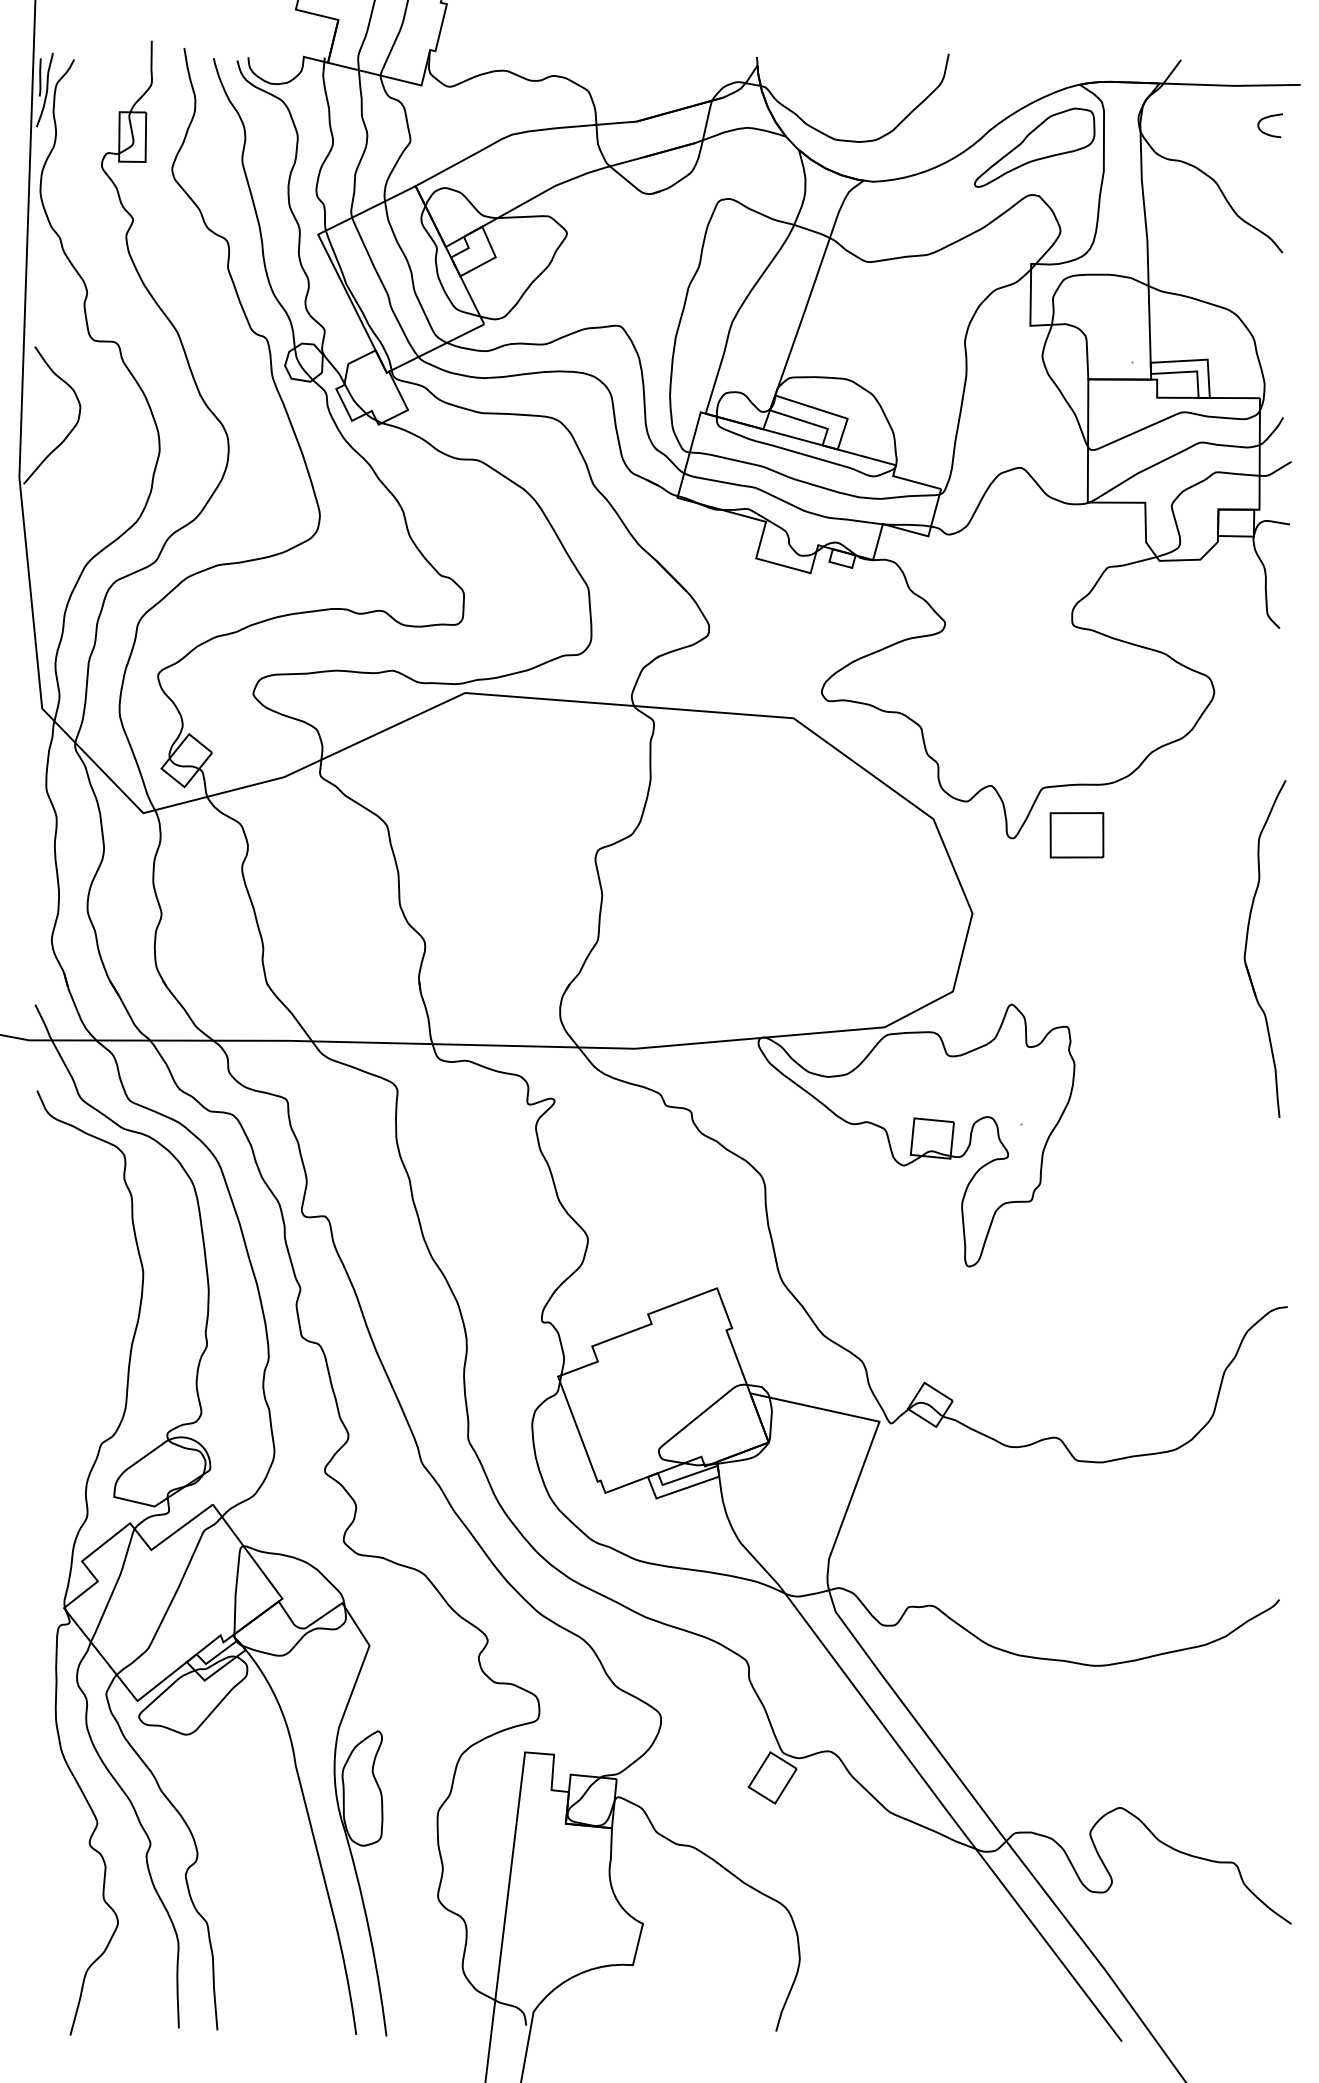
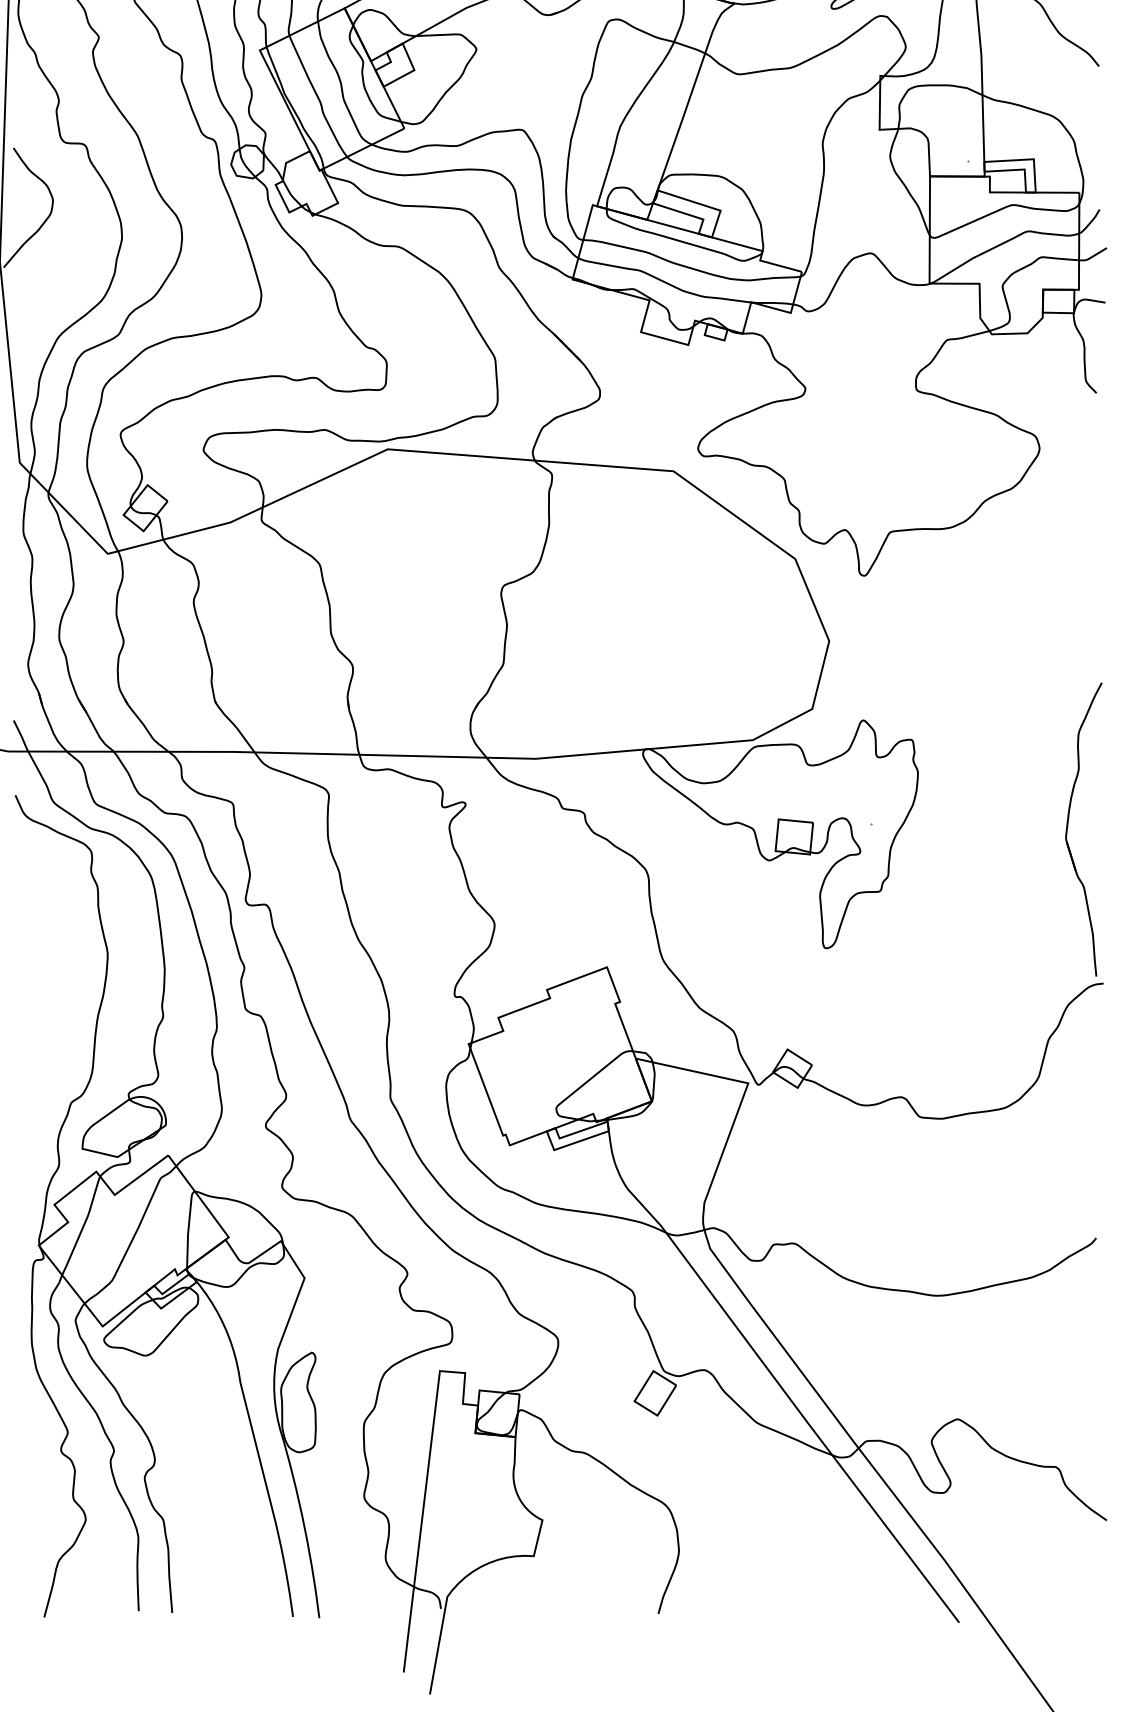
part: (1076, 835) -> (919, 573), removed
part: (1247, 943) -> (1068, 824), moved

